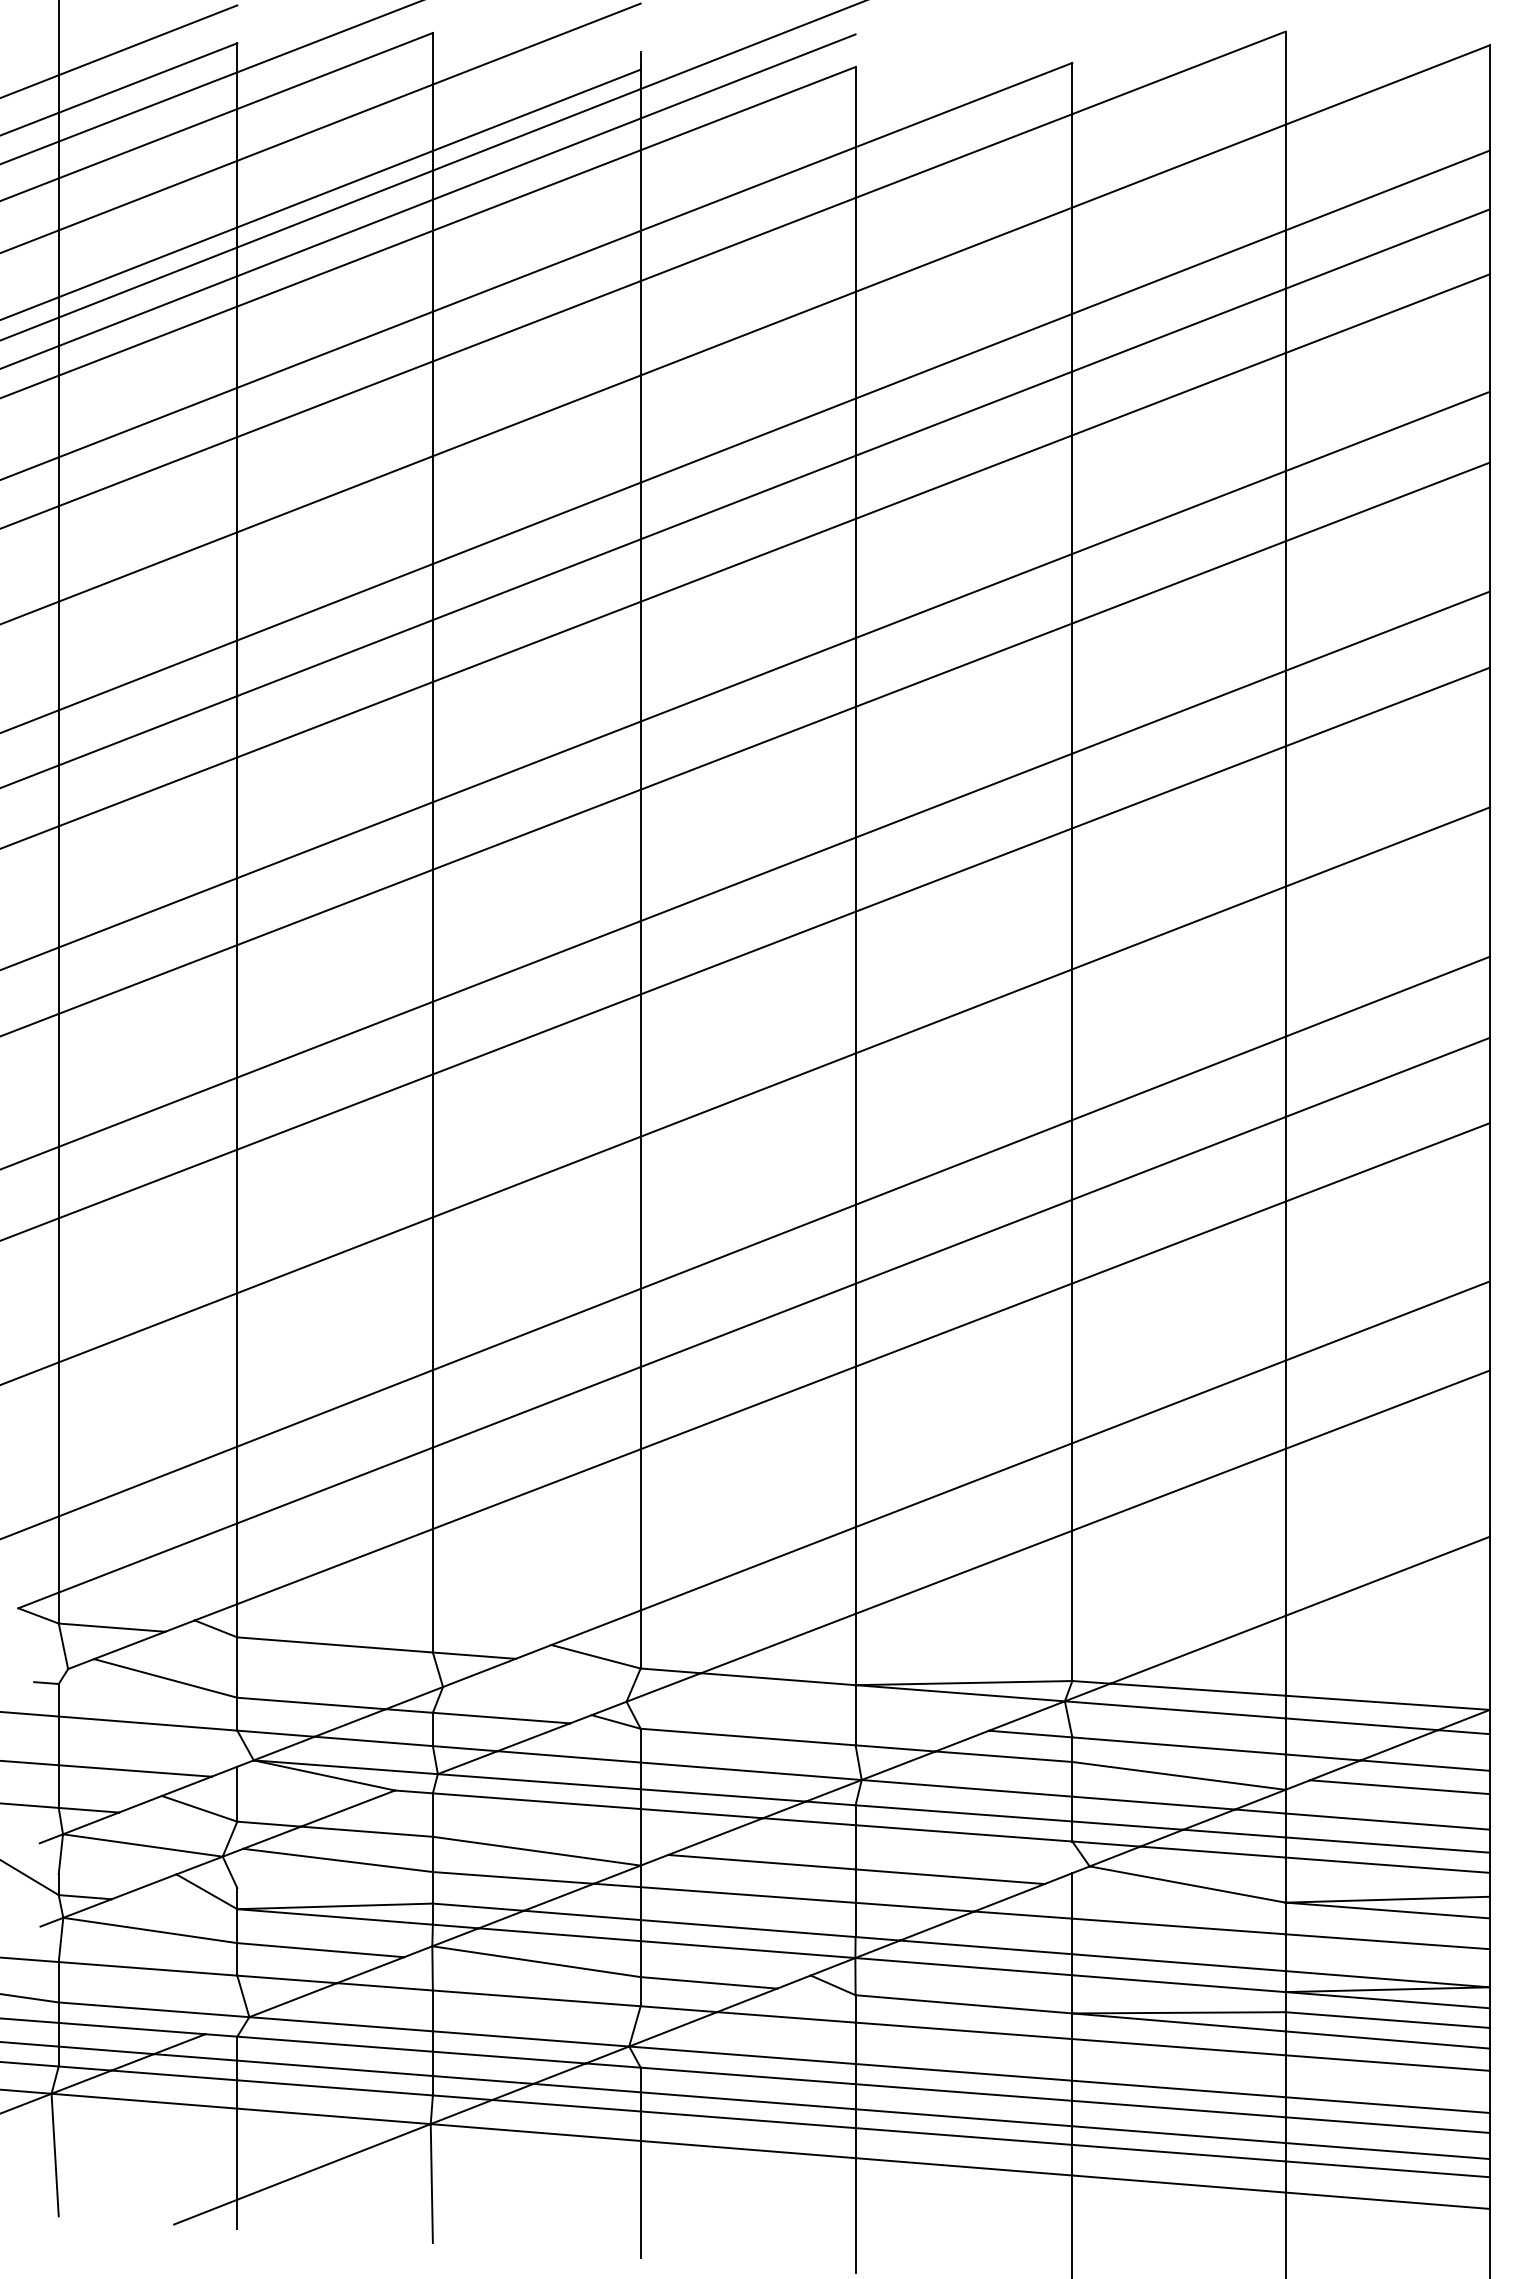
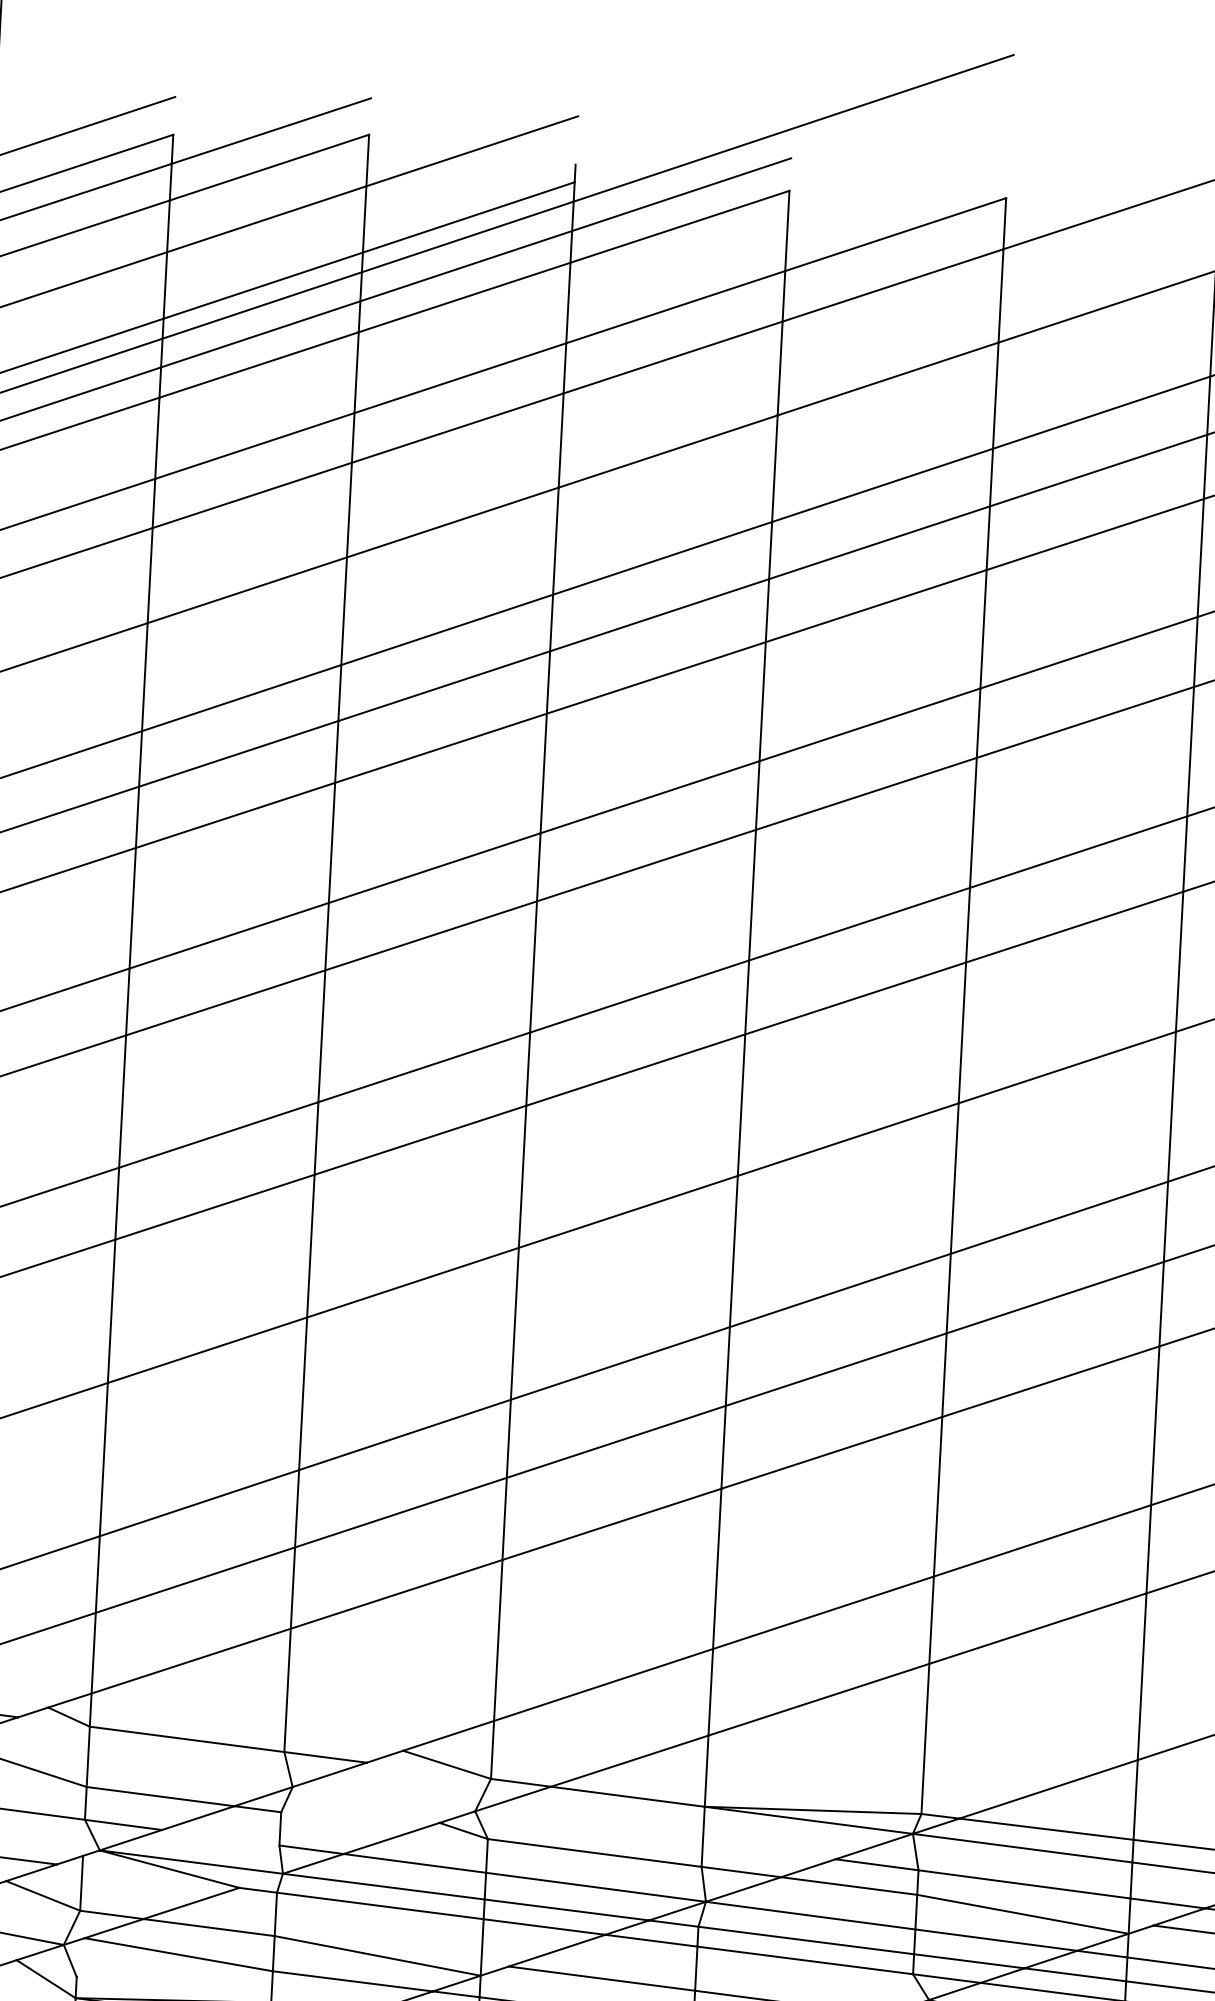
line: (501, 1717) -> (349, 1820), removed
line: (373, 1741) -> (220, 1837), removed

